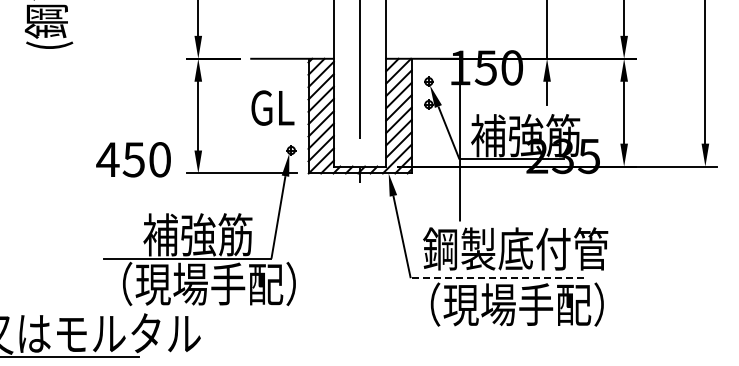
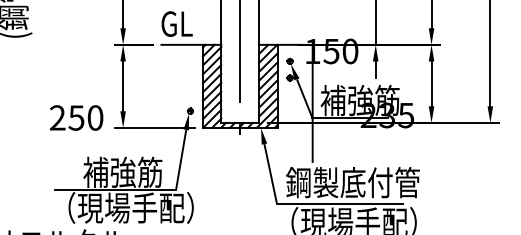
text: (272, 107) -> (176, 23), moved
text: (107, 159) -> (57, 117), 450 -> 250
line: (497, 278) -> (339, 203), dashed -> solid

